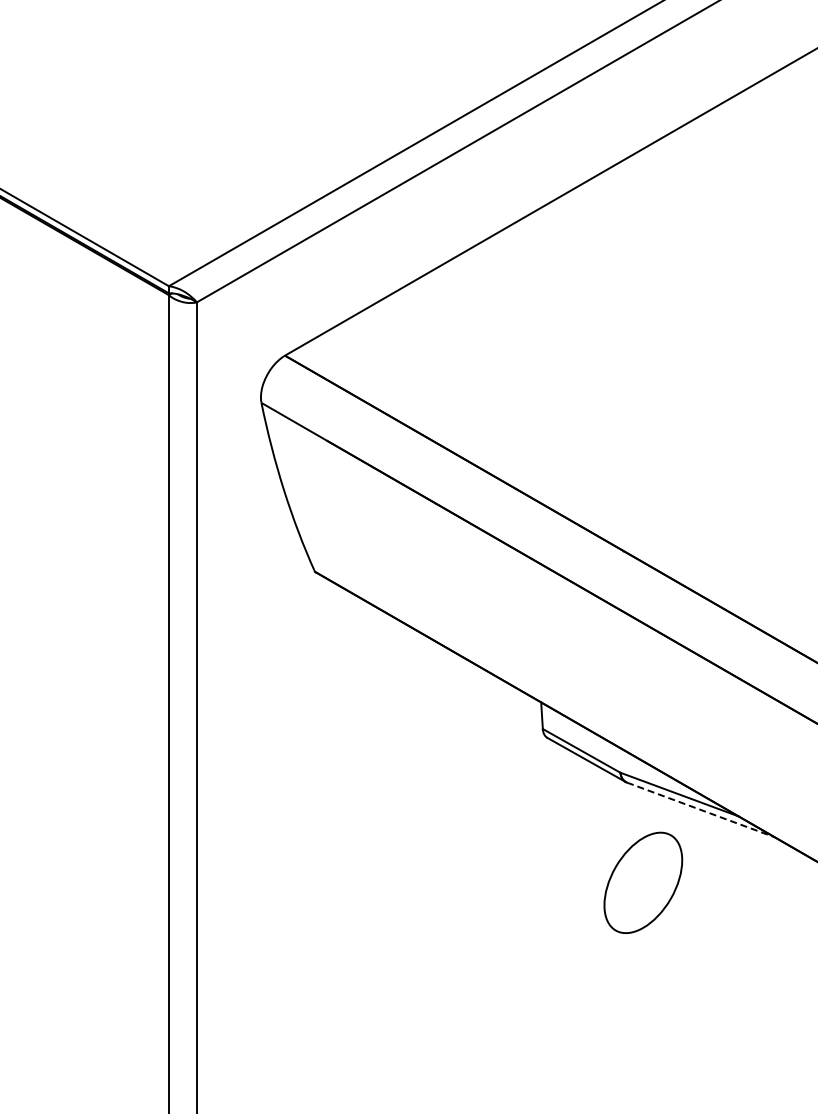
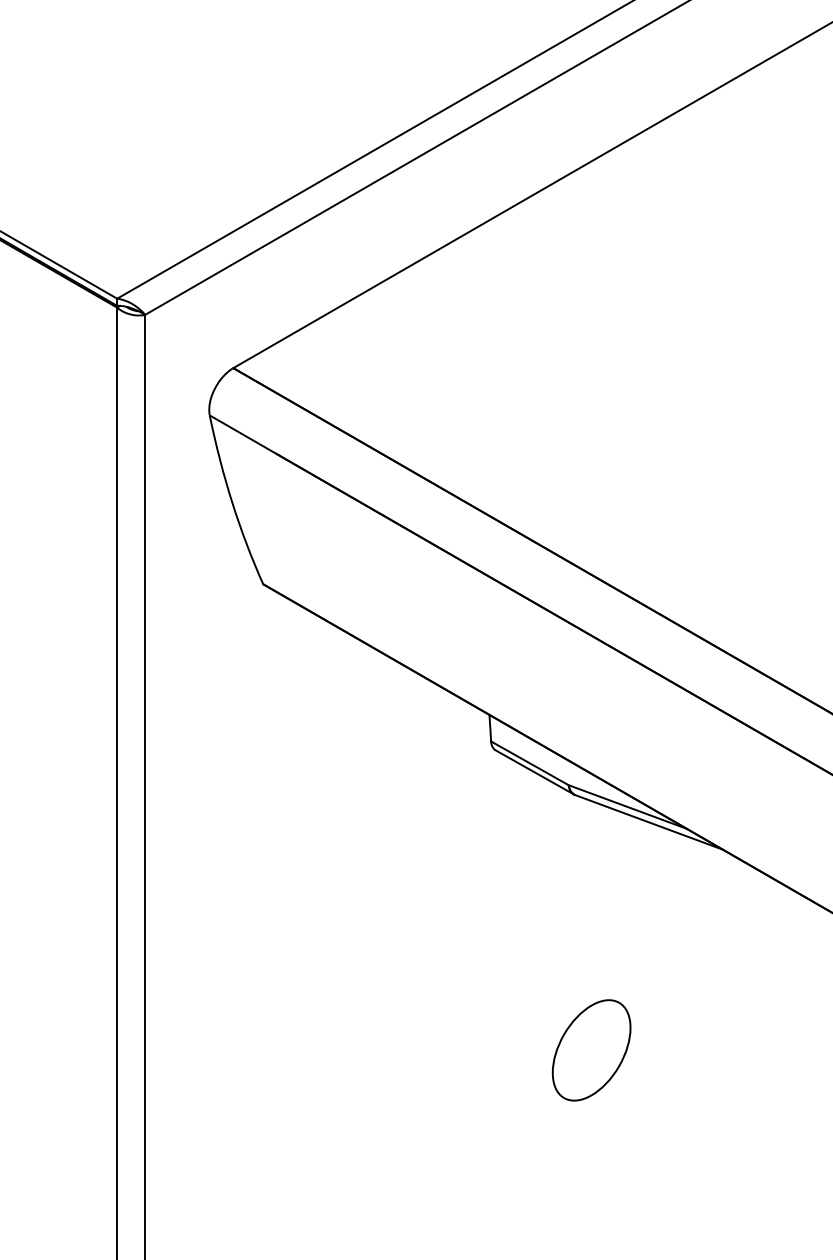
line: (701, 810) -> (649, 822), dashed -> solid
part: (643, 883) -> (591, 1050), moved

